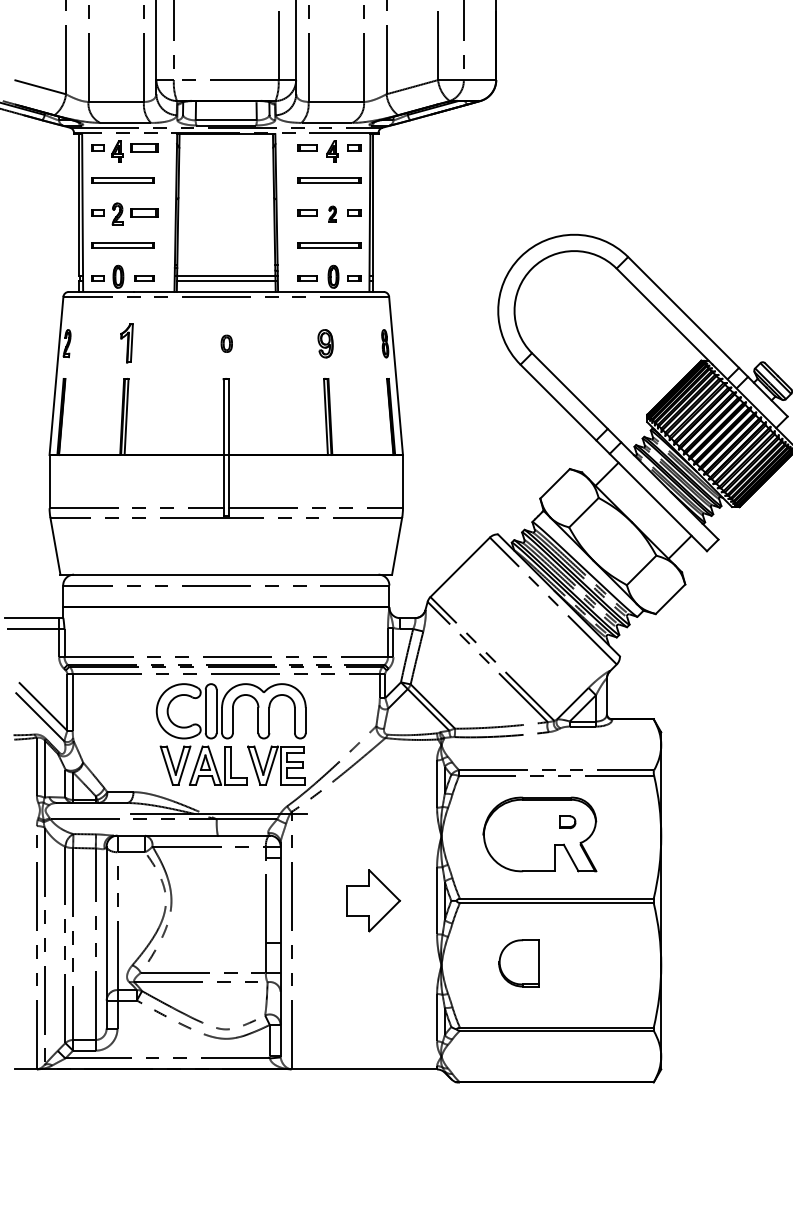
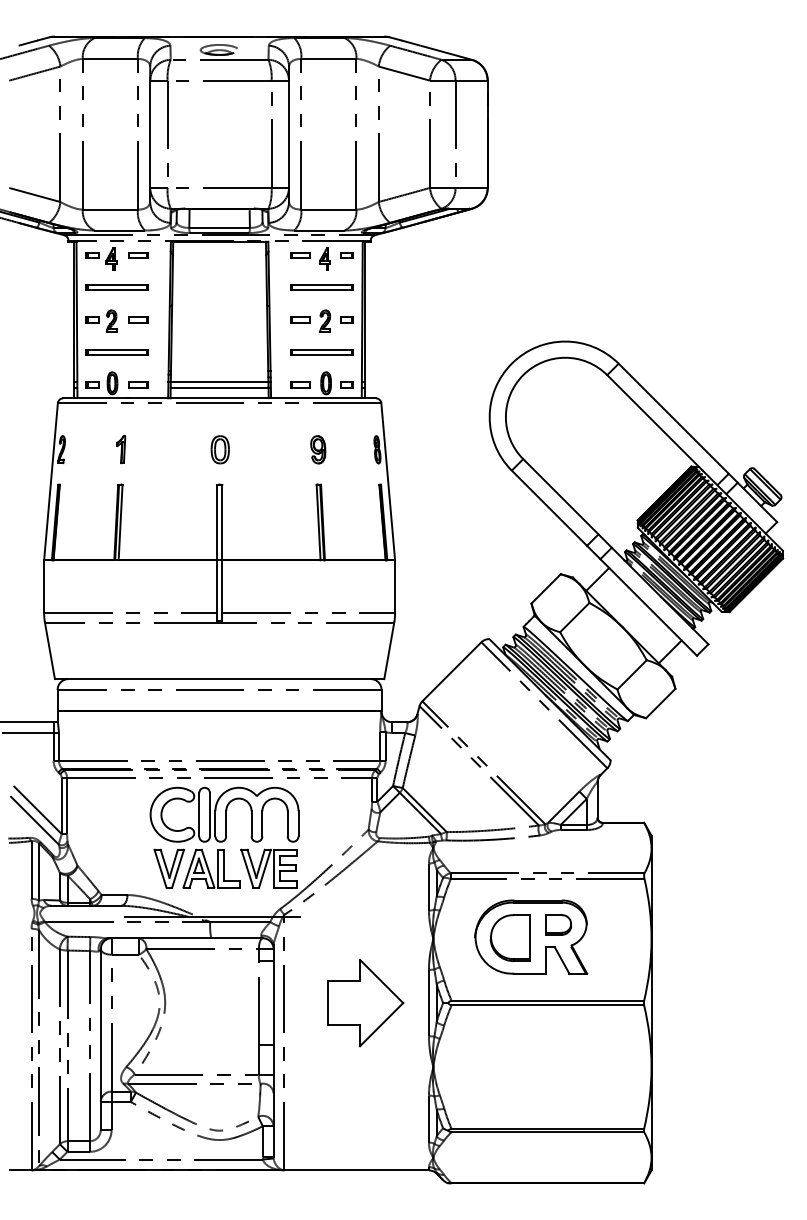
part: (144, 148) -> (138, 255), size x0.71
part: (144, 212) -> (138, 319), size x0.71
part: (331, 213) -> (324, 320), size x1.43
part: (127, 343) -> (121, 449), size x0.71
part: (226, 343) -> (219, 449), size x1.67
part: (567, 821) -> (558, 924), size x1.67
part: (373, 900) -> (365, 1002), size x1.43
part: (518, 962) -> (509, 937), moved

